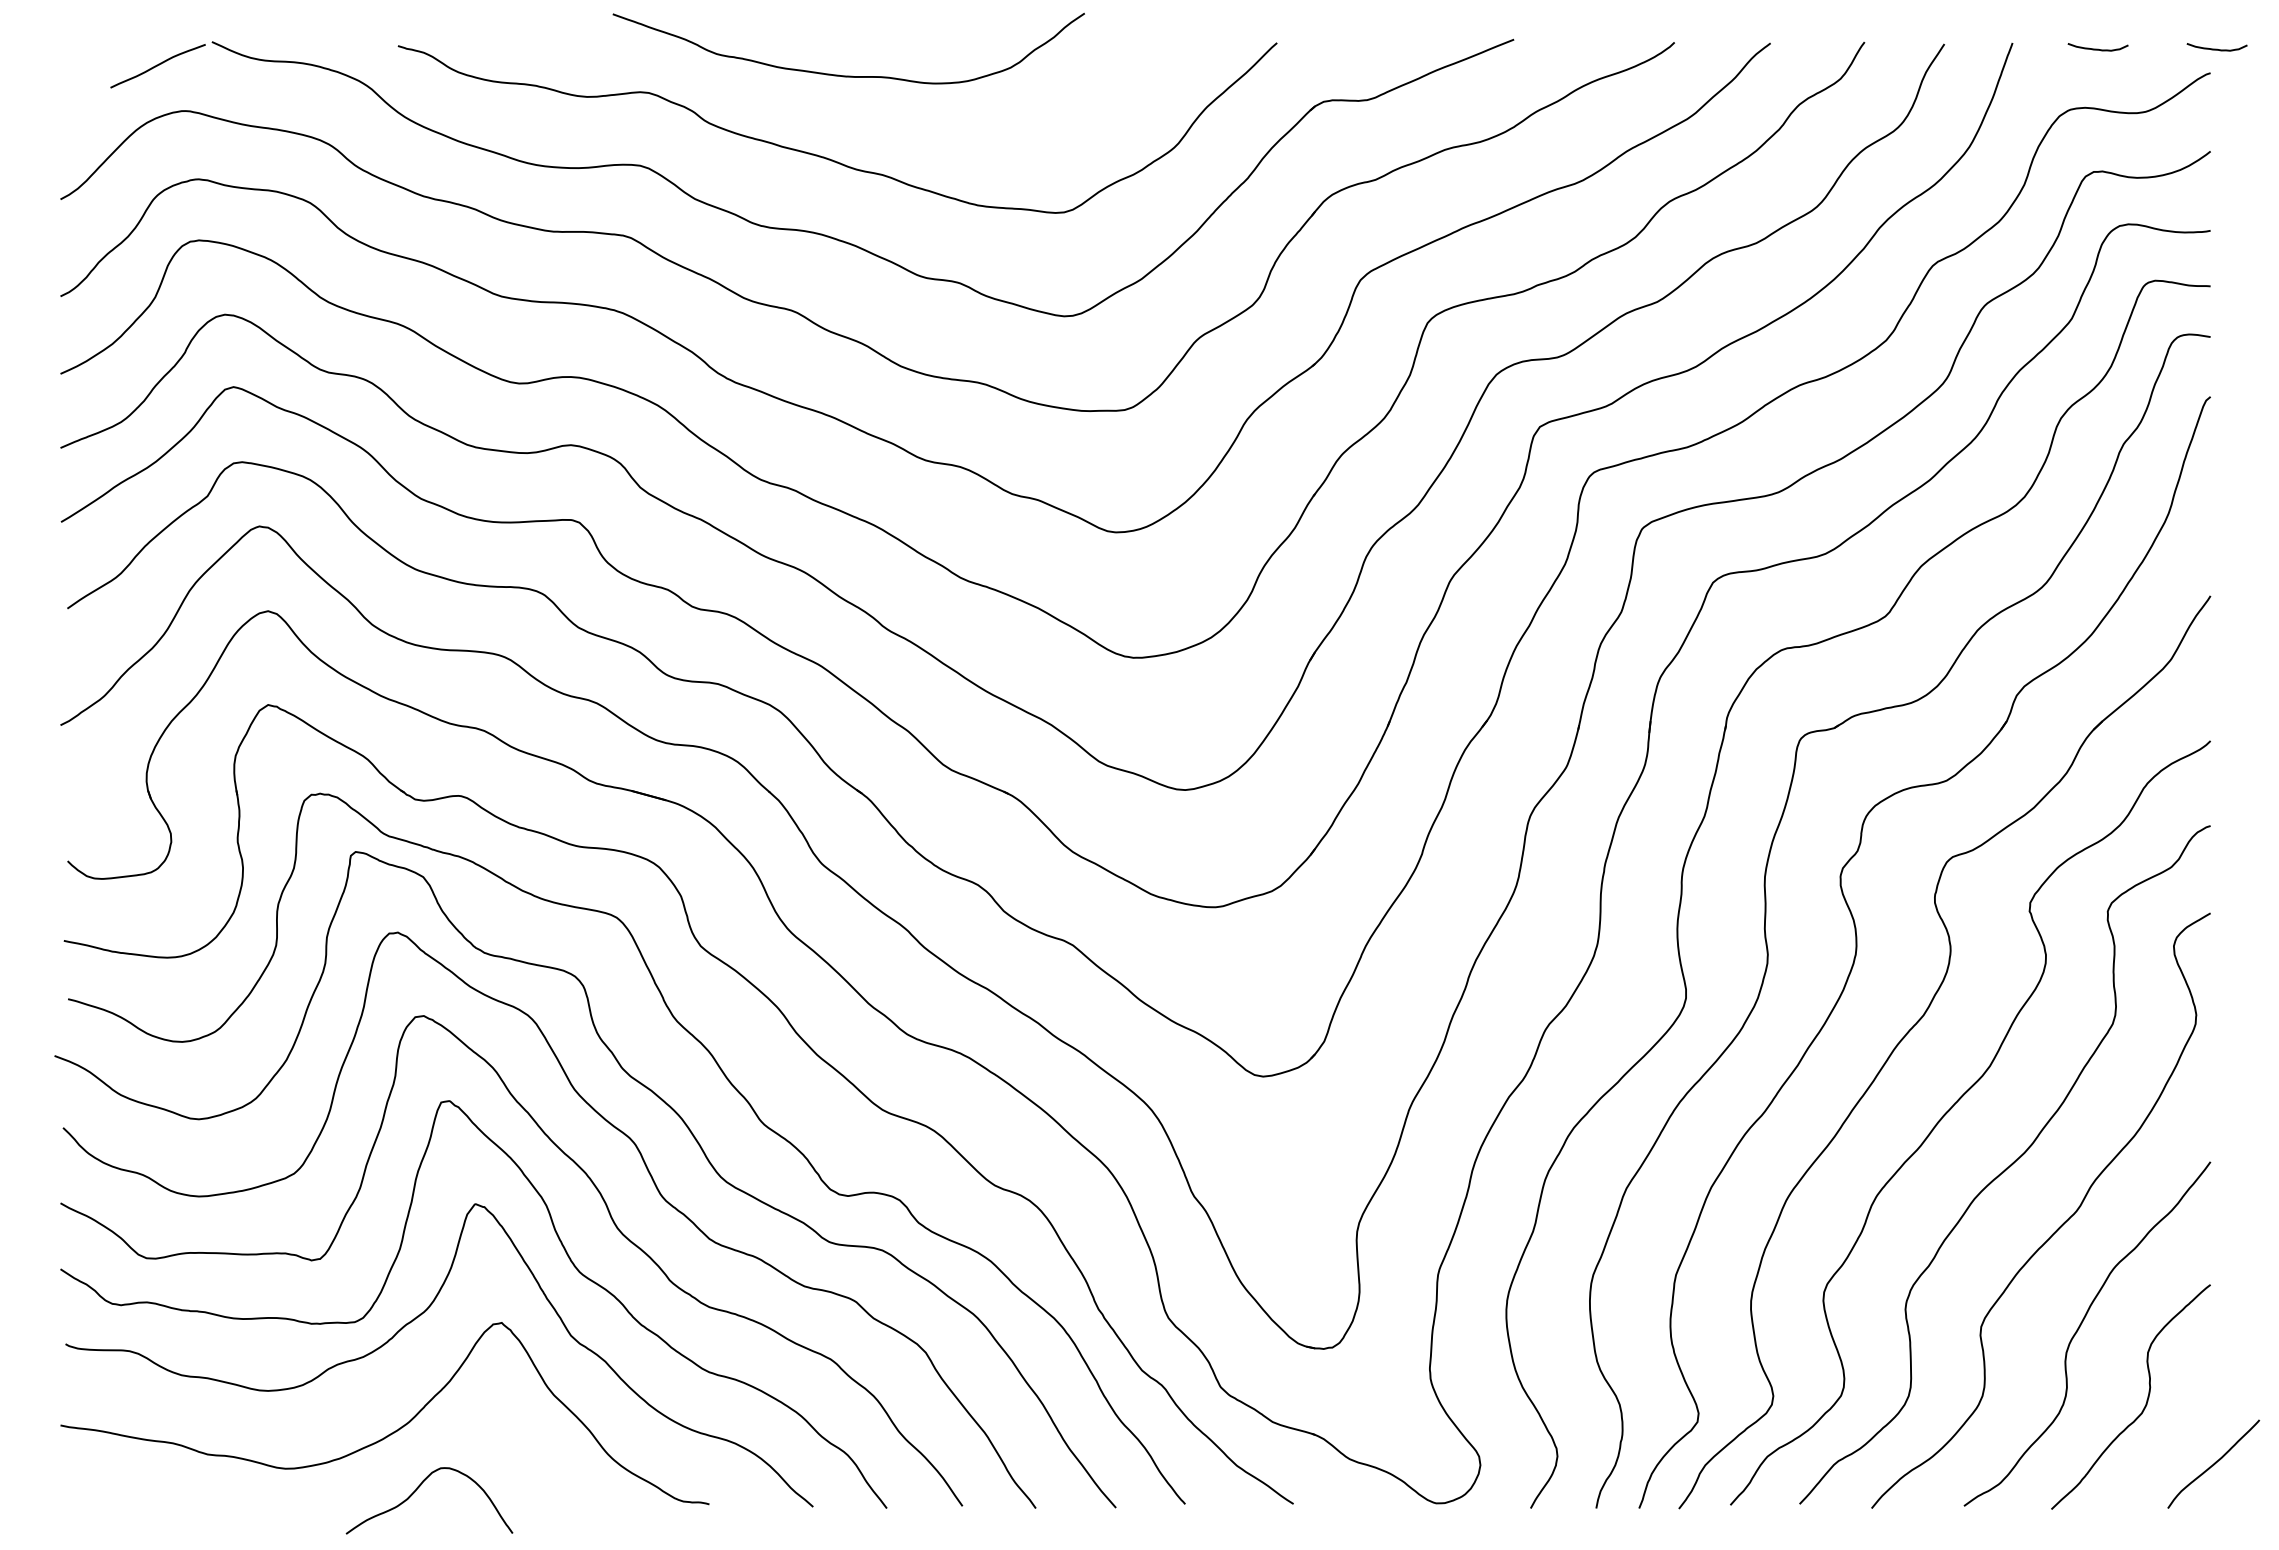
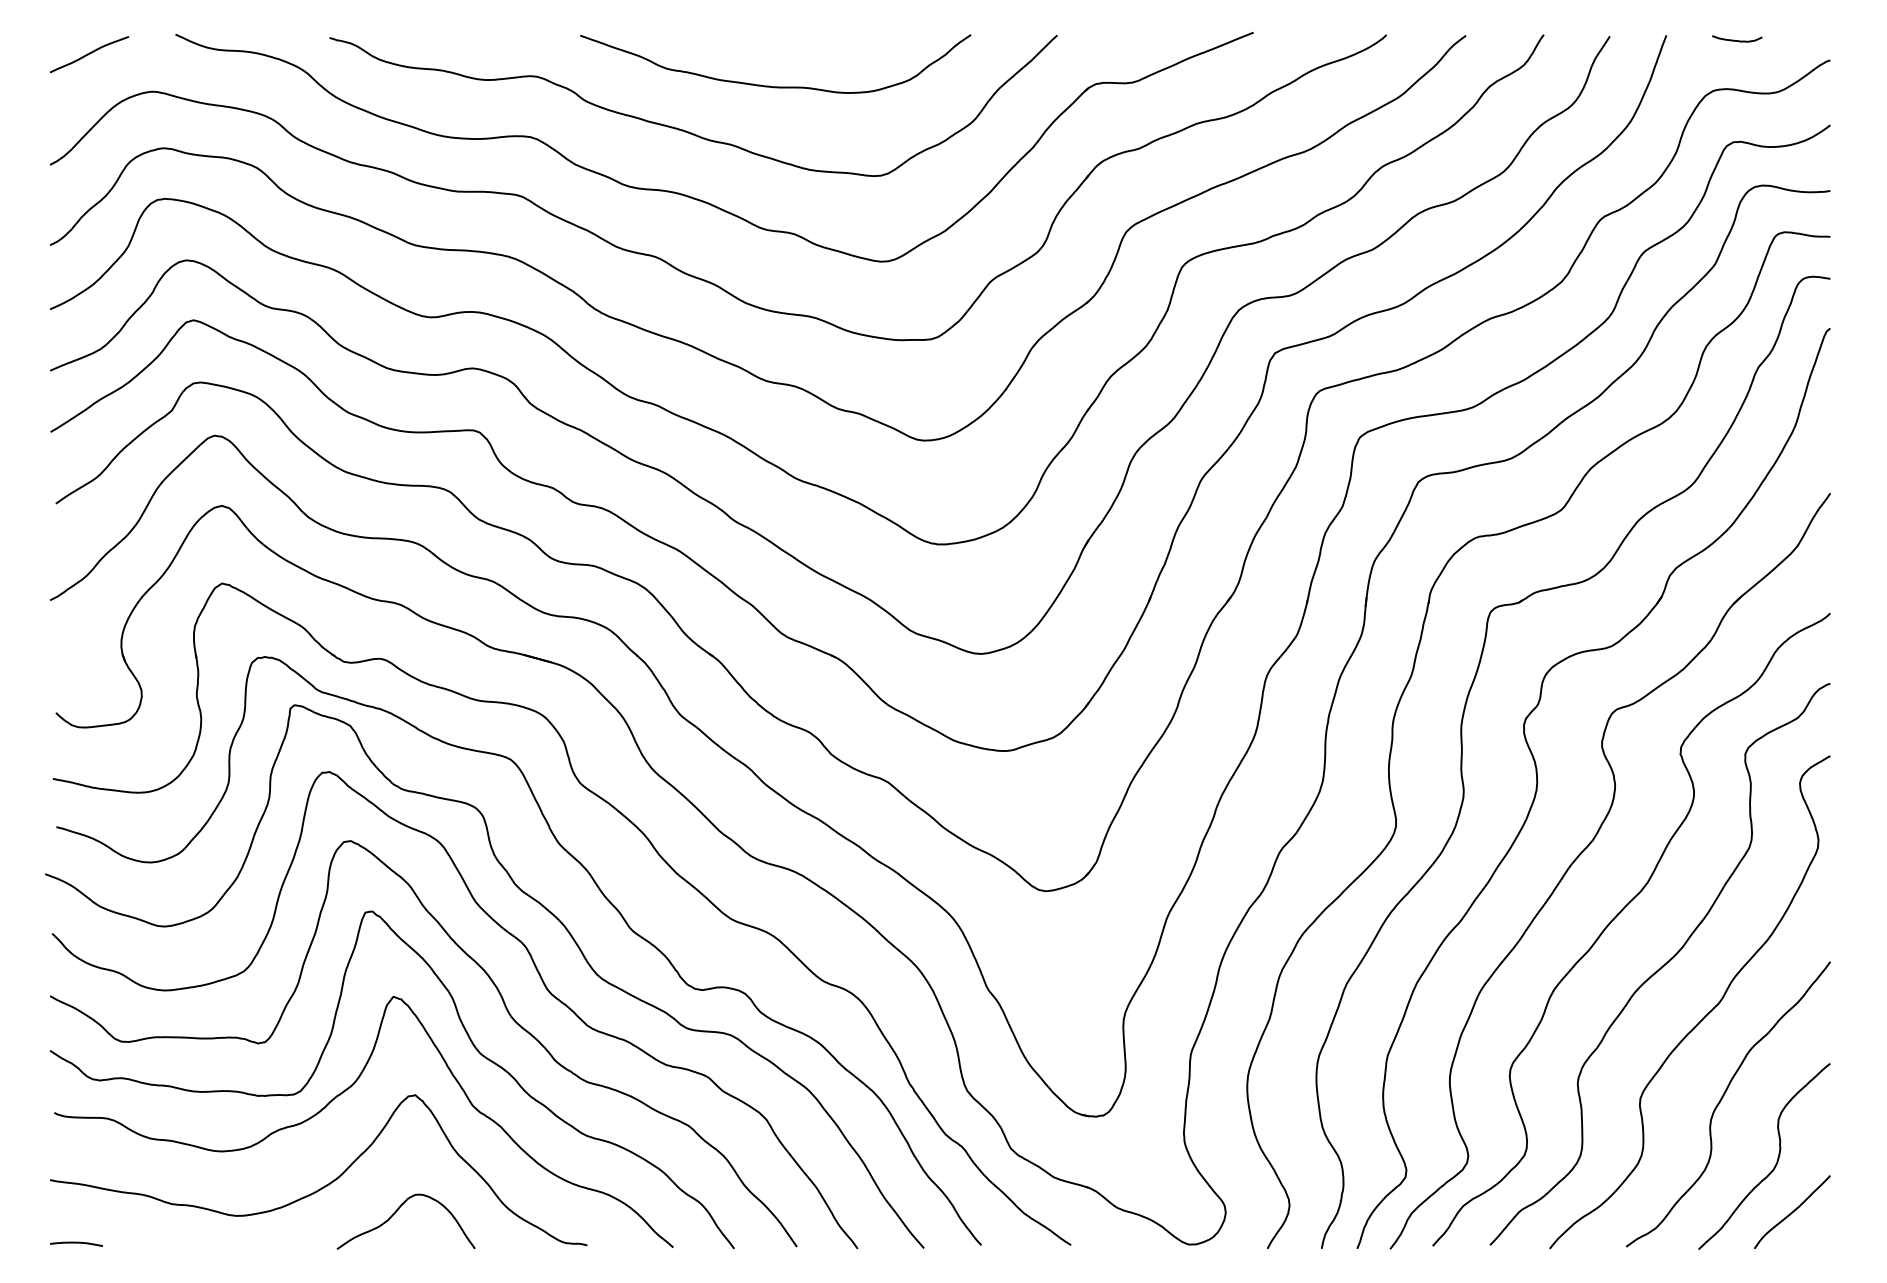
curve: (2216, 48) -> (1835, 39), removed
curve: (157, 66) -> (89, 54), moved
curve: (848, 75) -> (775, 86), moved
curve: (2213, 1463) -> (1792, 1211), moved
curve: (415, 1492) -> (394, 1214), moved
curve: (92, 1501) -> (76, 1243), added

